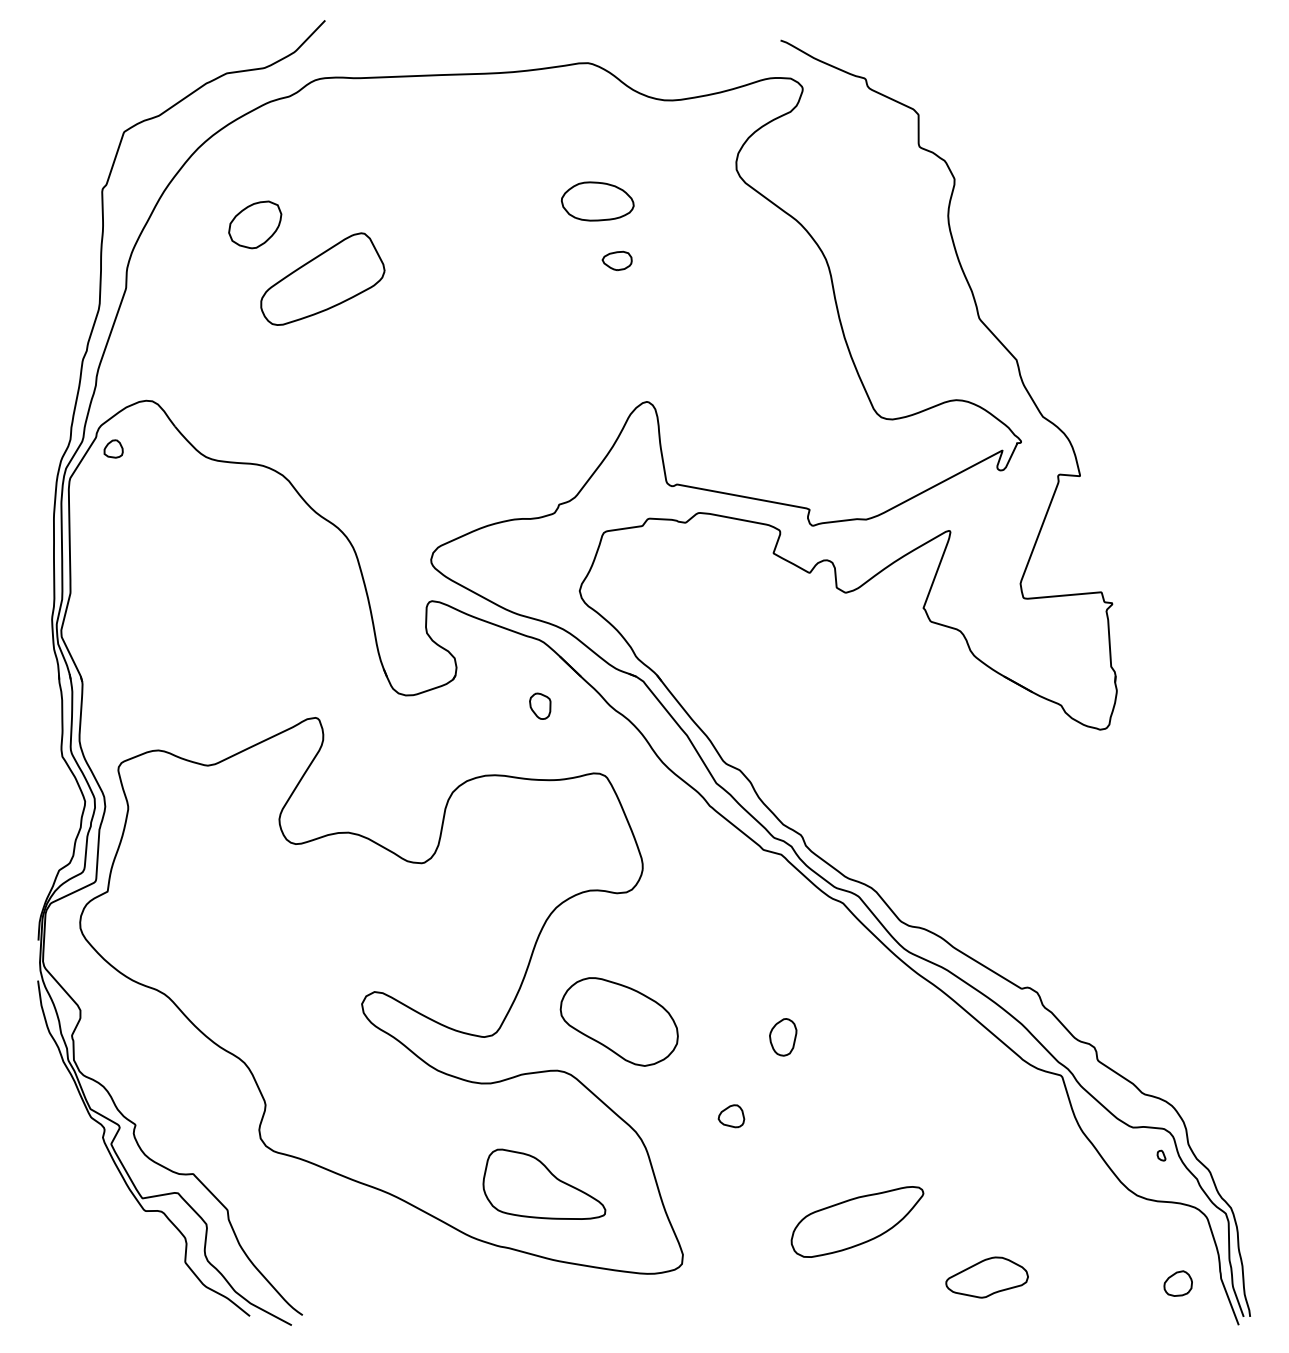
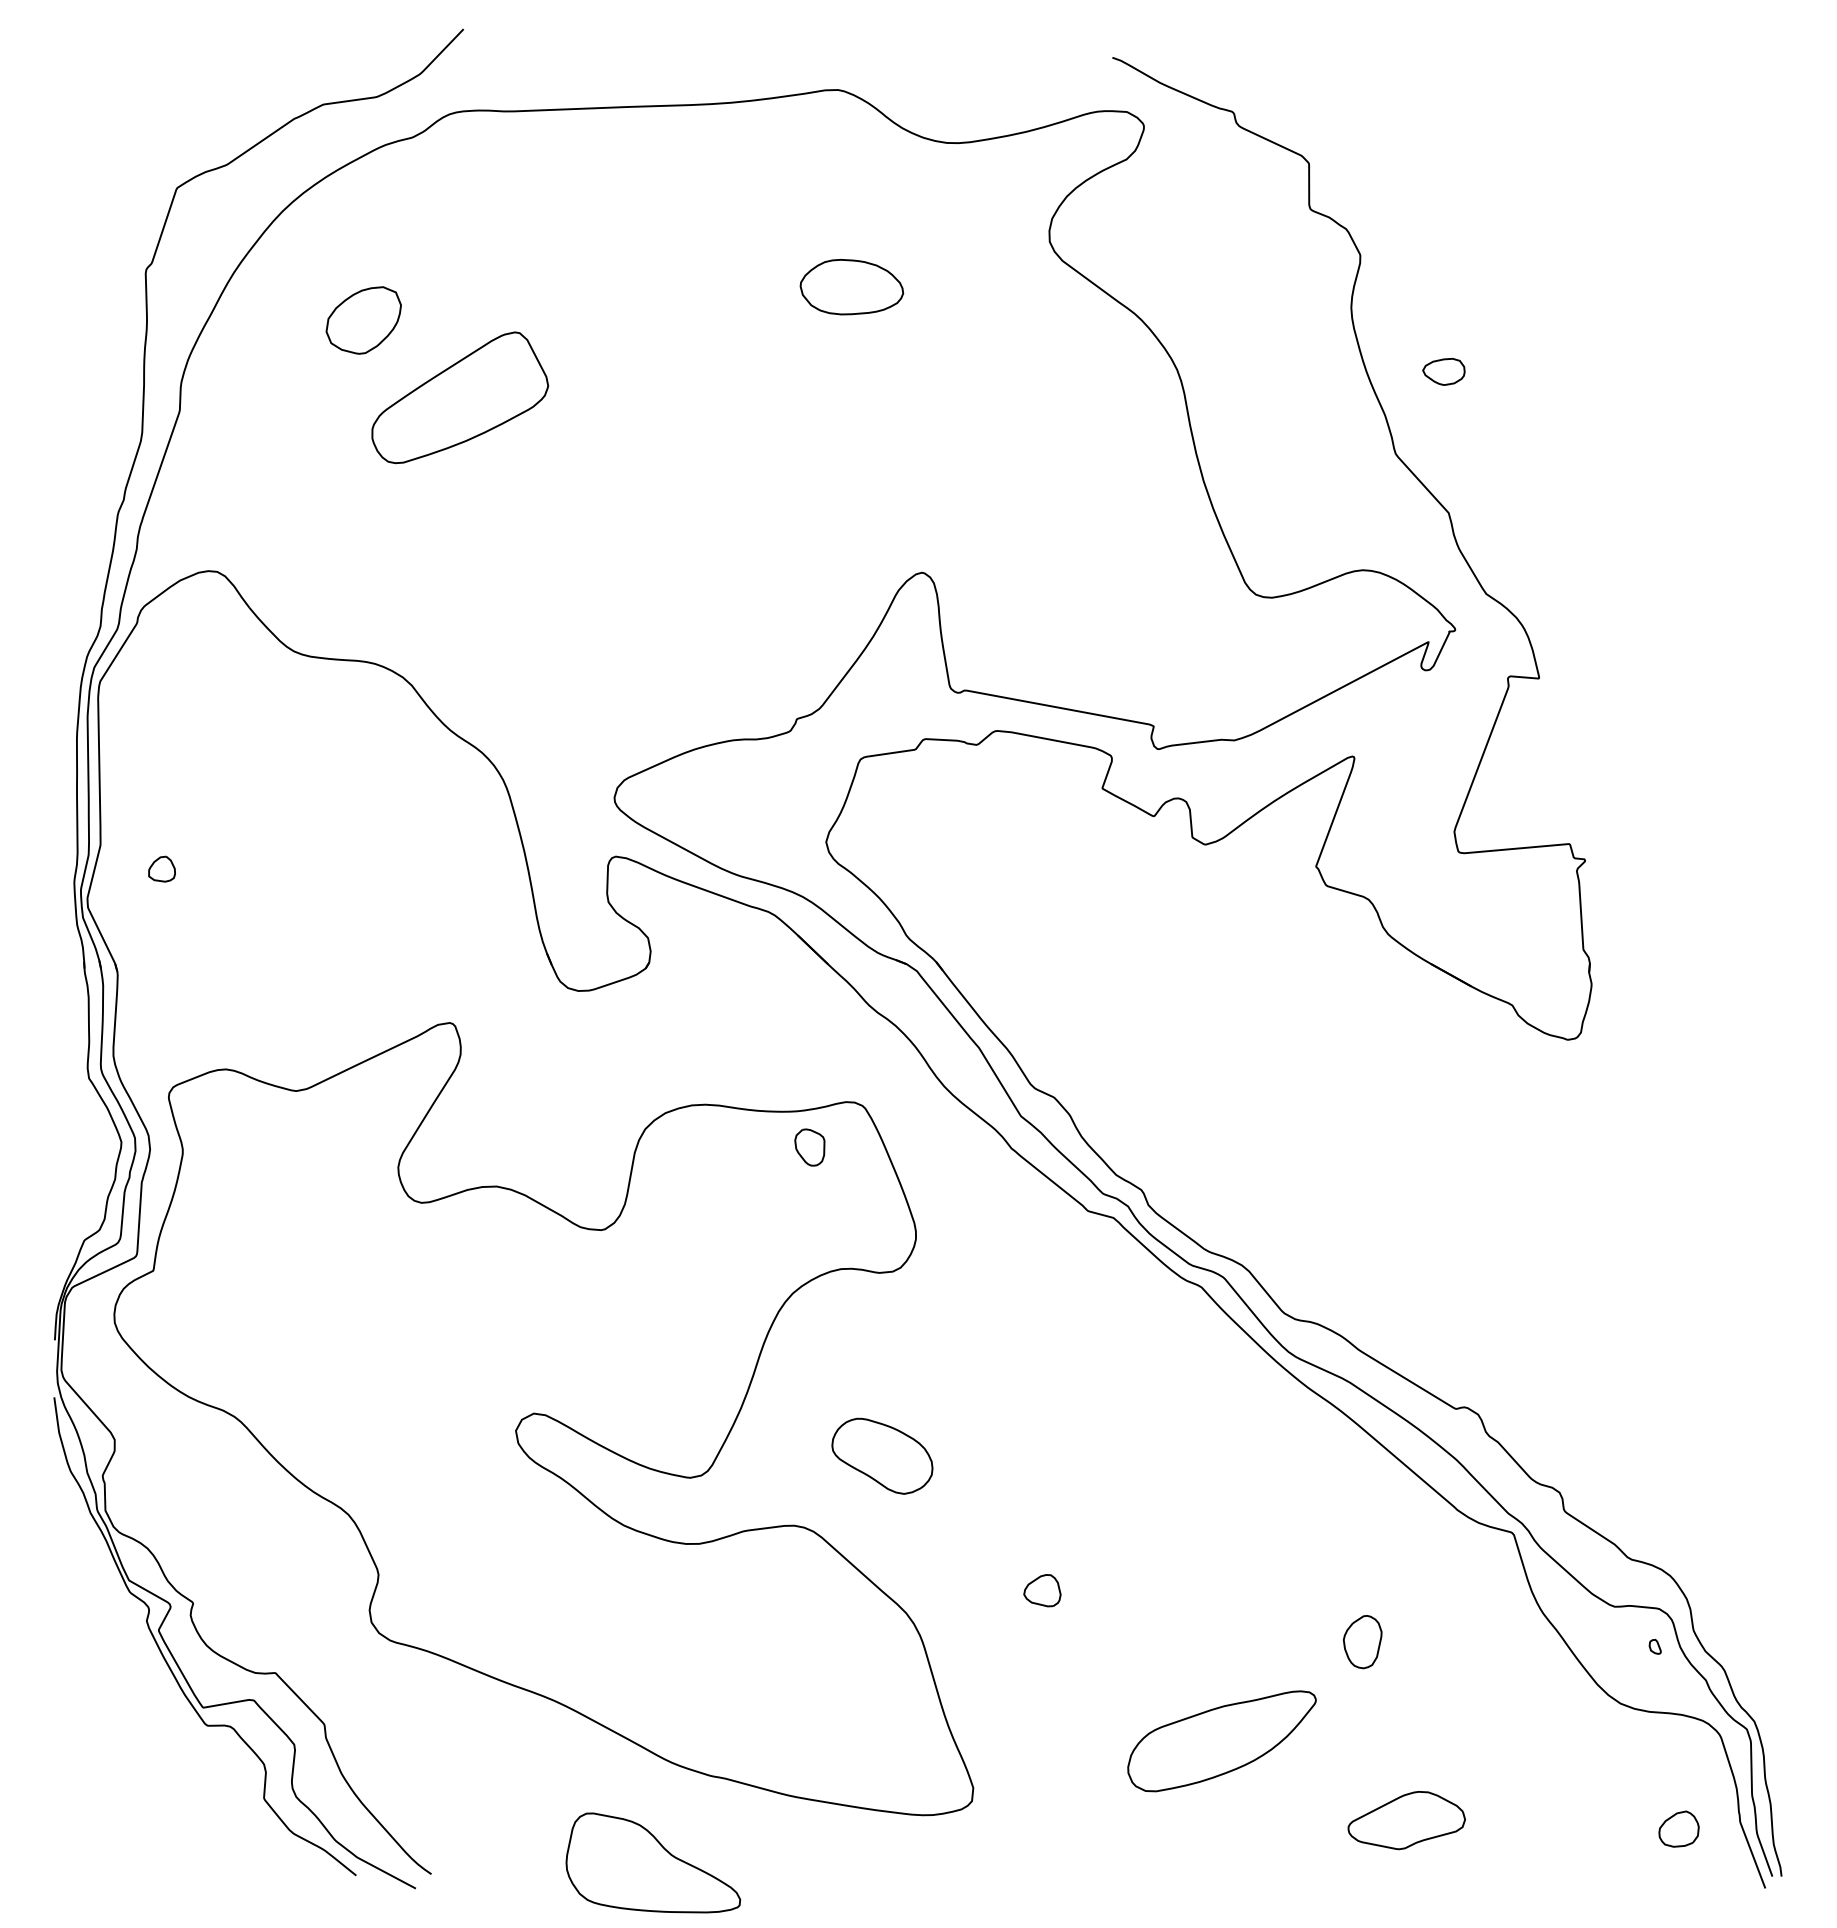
part: (616, 260) -> (1442, 371), moved
part: (113, 448) -> (161, 868), moved
part: (540, 705) -> (810, 1146), moved
part: (618, 1021) -> (881, 1455), size x0.6
part: (783, 1037) -> (1363, 1642), moved
part: (544, 1183) -> (653, 1861), moved

